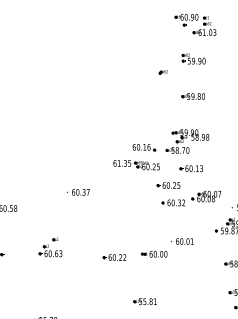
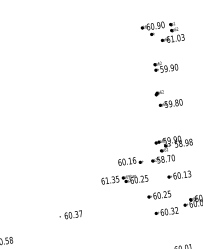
part: (162, 72) -> (158, 93), moved

